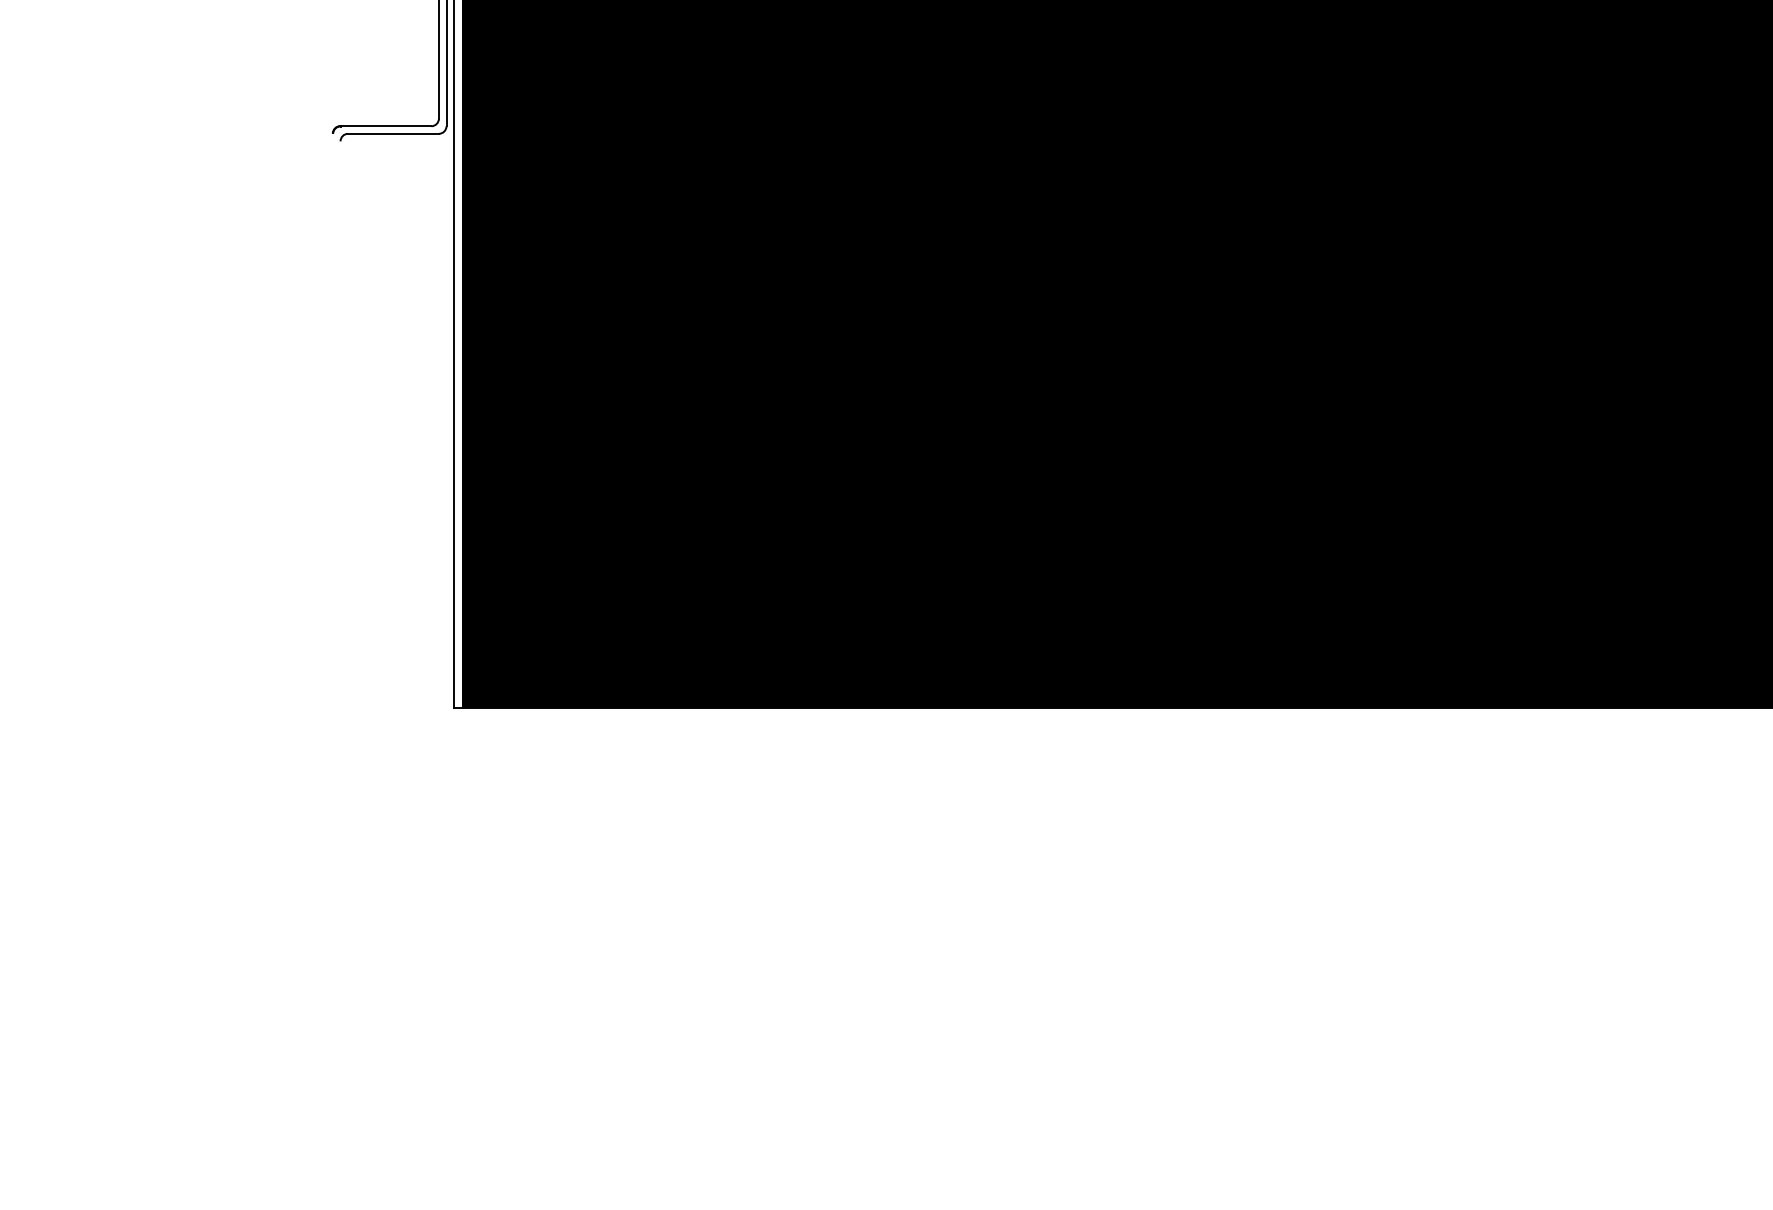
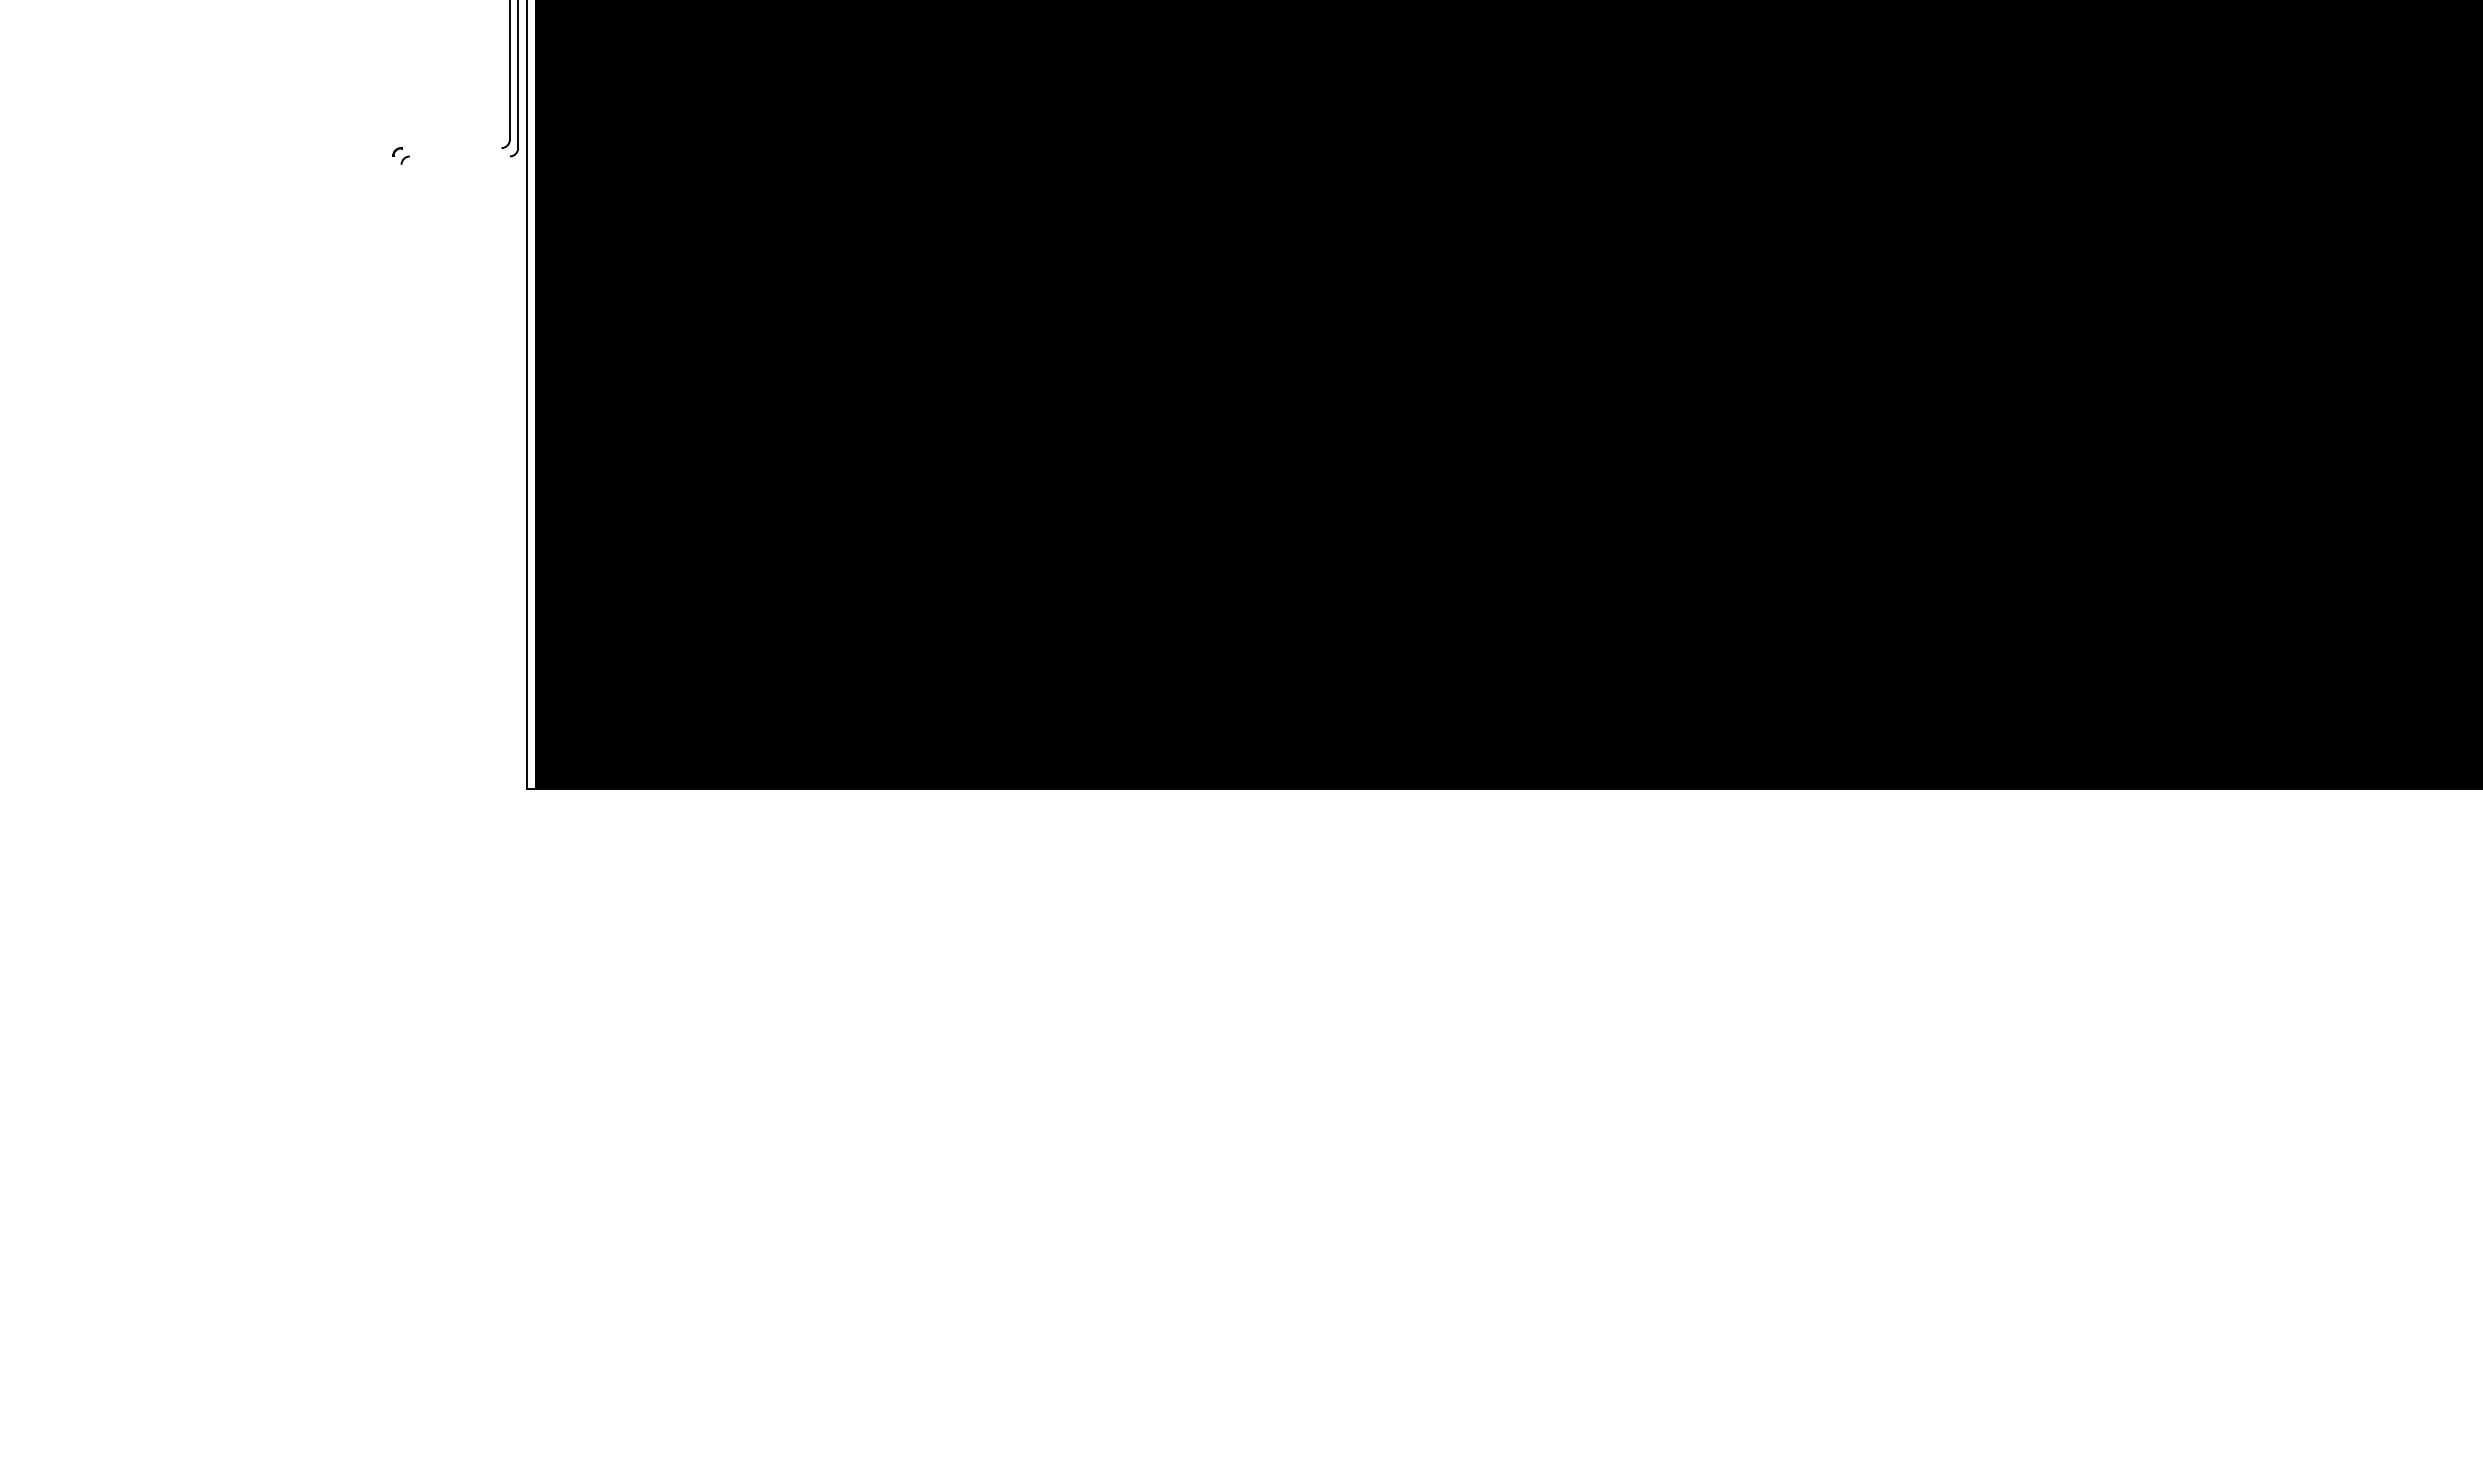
line: (385, 126) -> (451, 148), removed
line: (393, 133) -> (459, 156), removed

